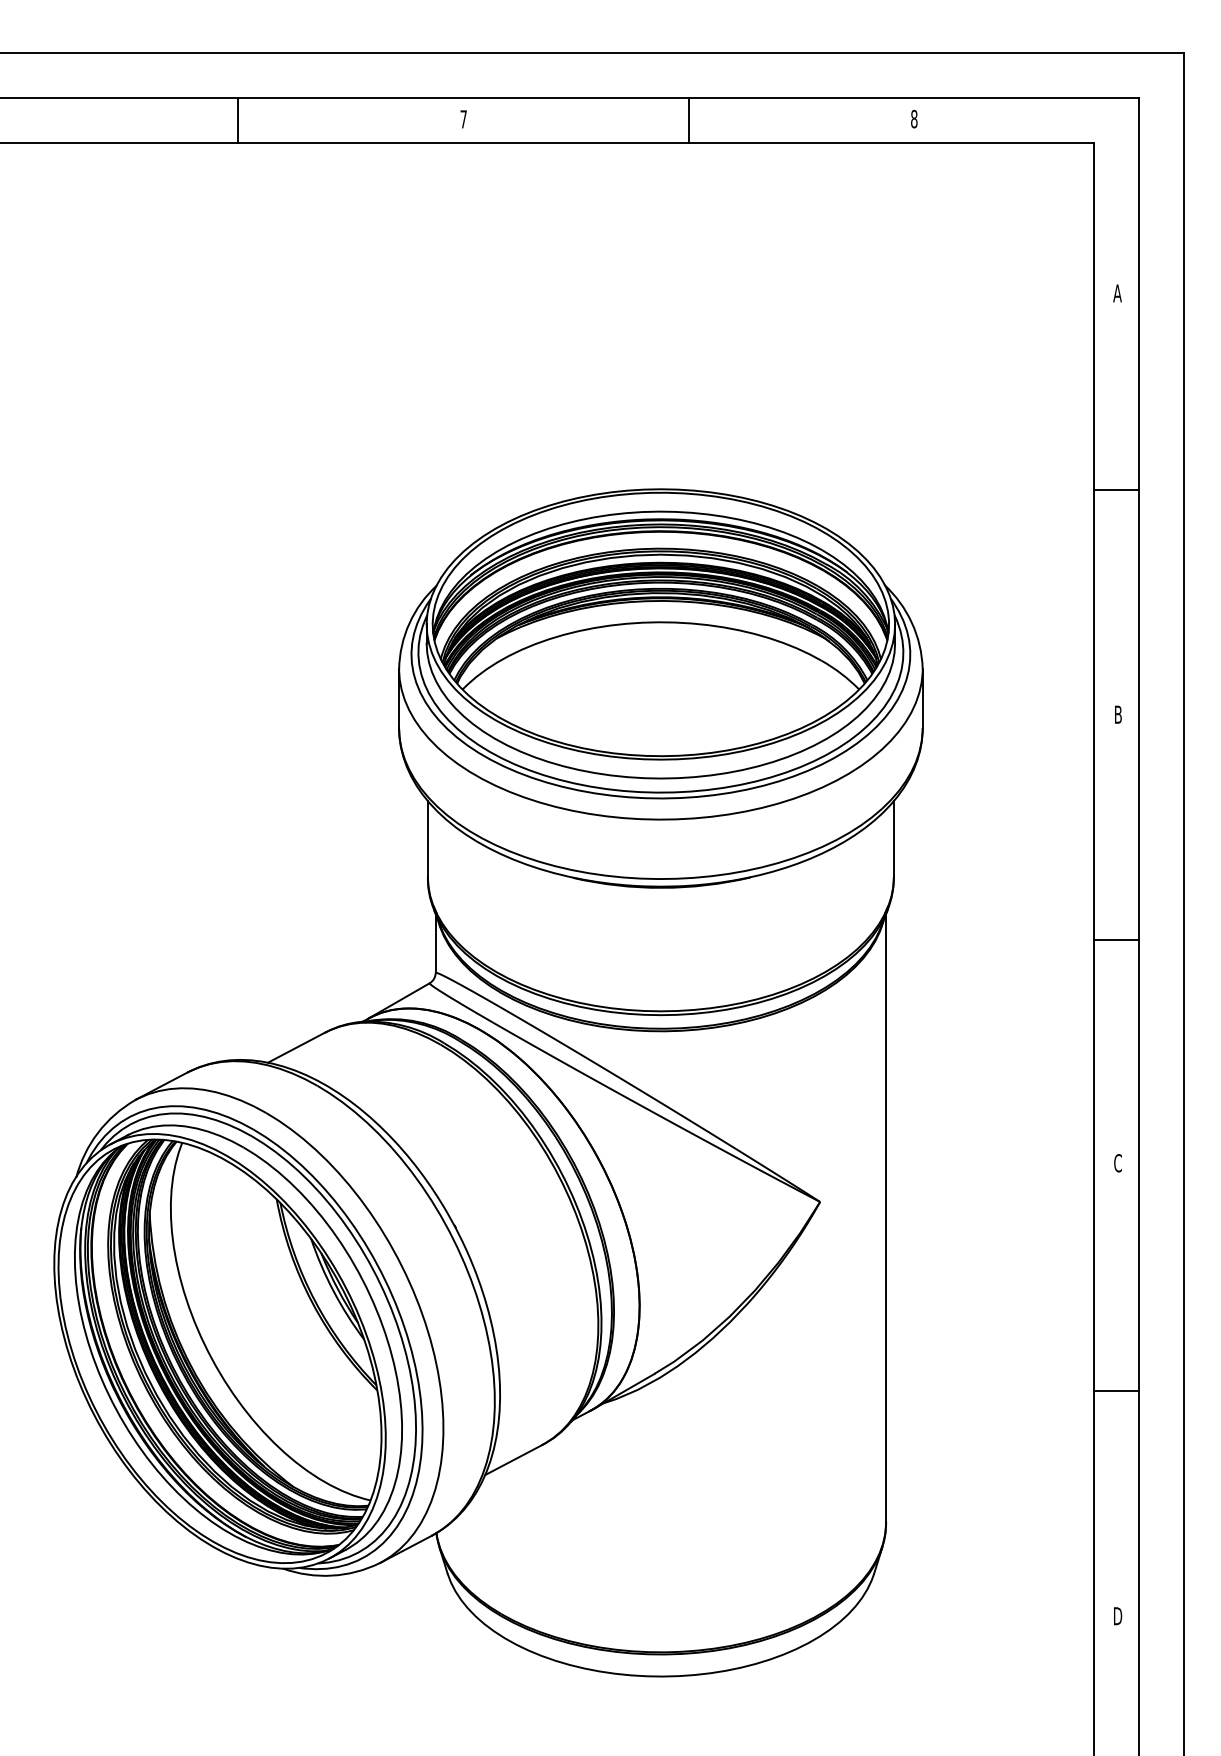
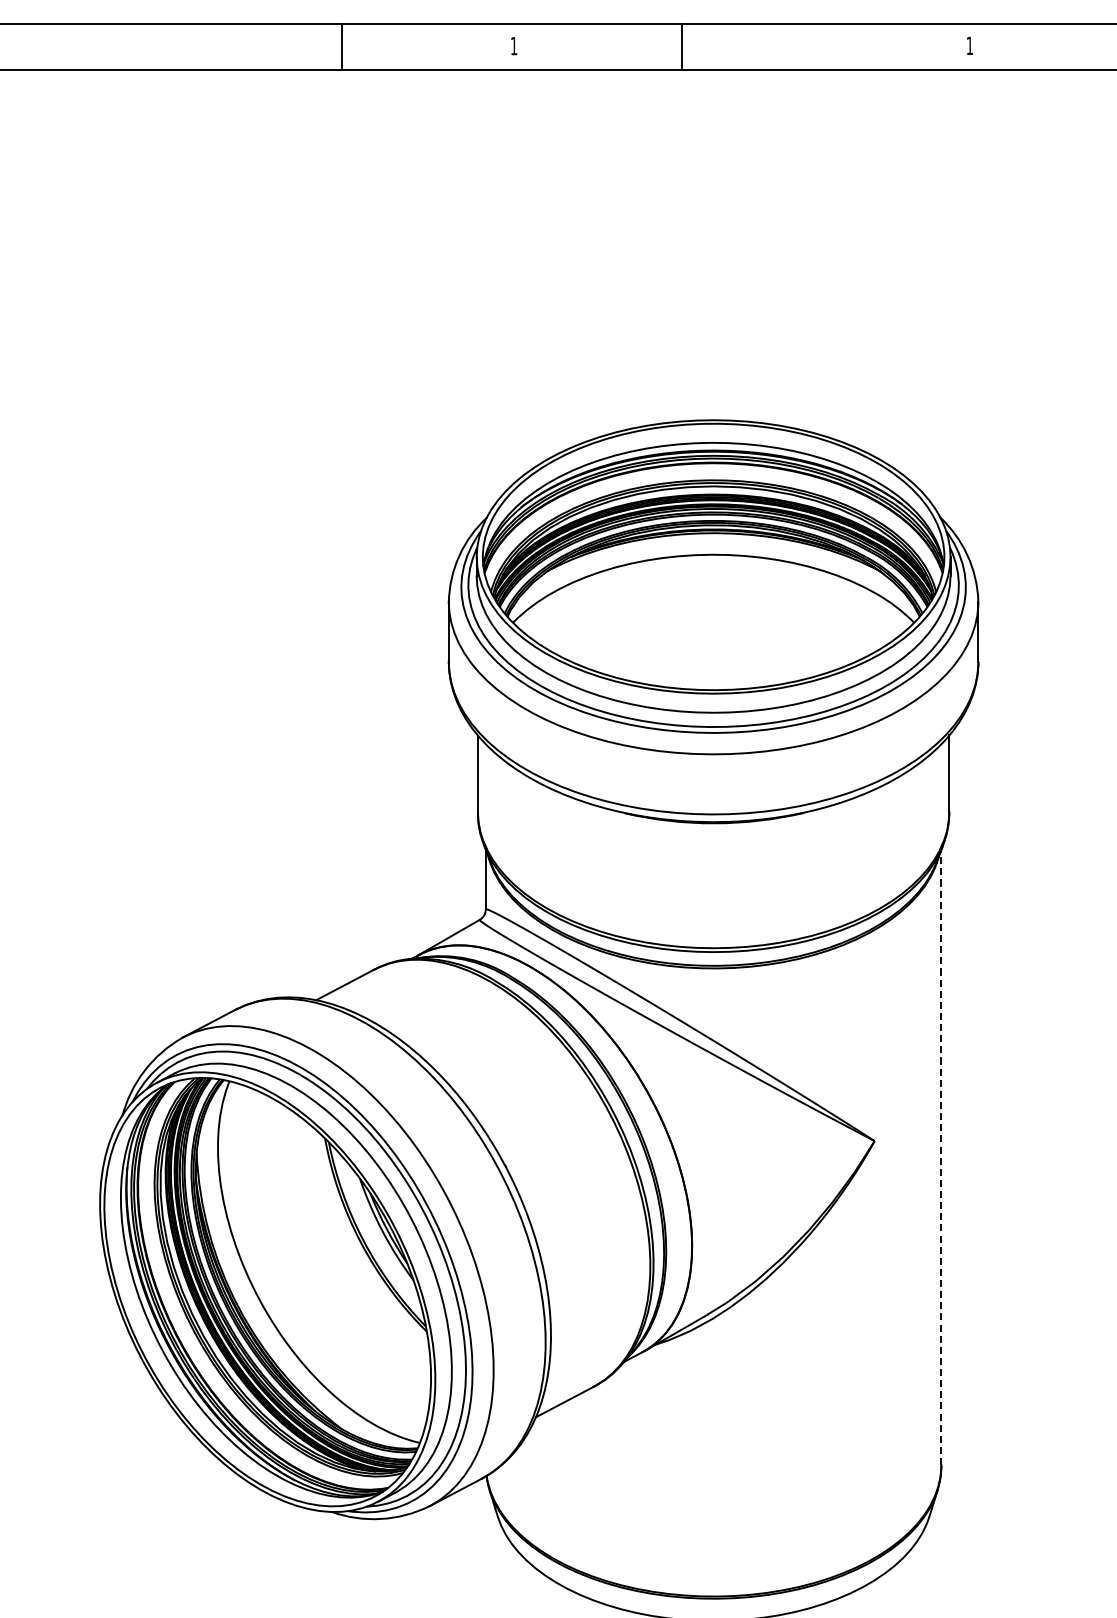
text: (914, 118) -> (970, 45), 8 -> 1
line: (238, 119) -> (342, 46), moved
text: (463, 119) -> (513, 46), 7 -> 1
line: (688, 119) -> (681, 46), moved
line: (886, 1217) -> (941, 1156), solid -> dashed

